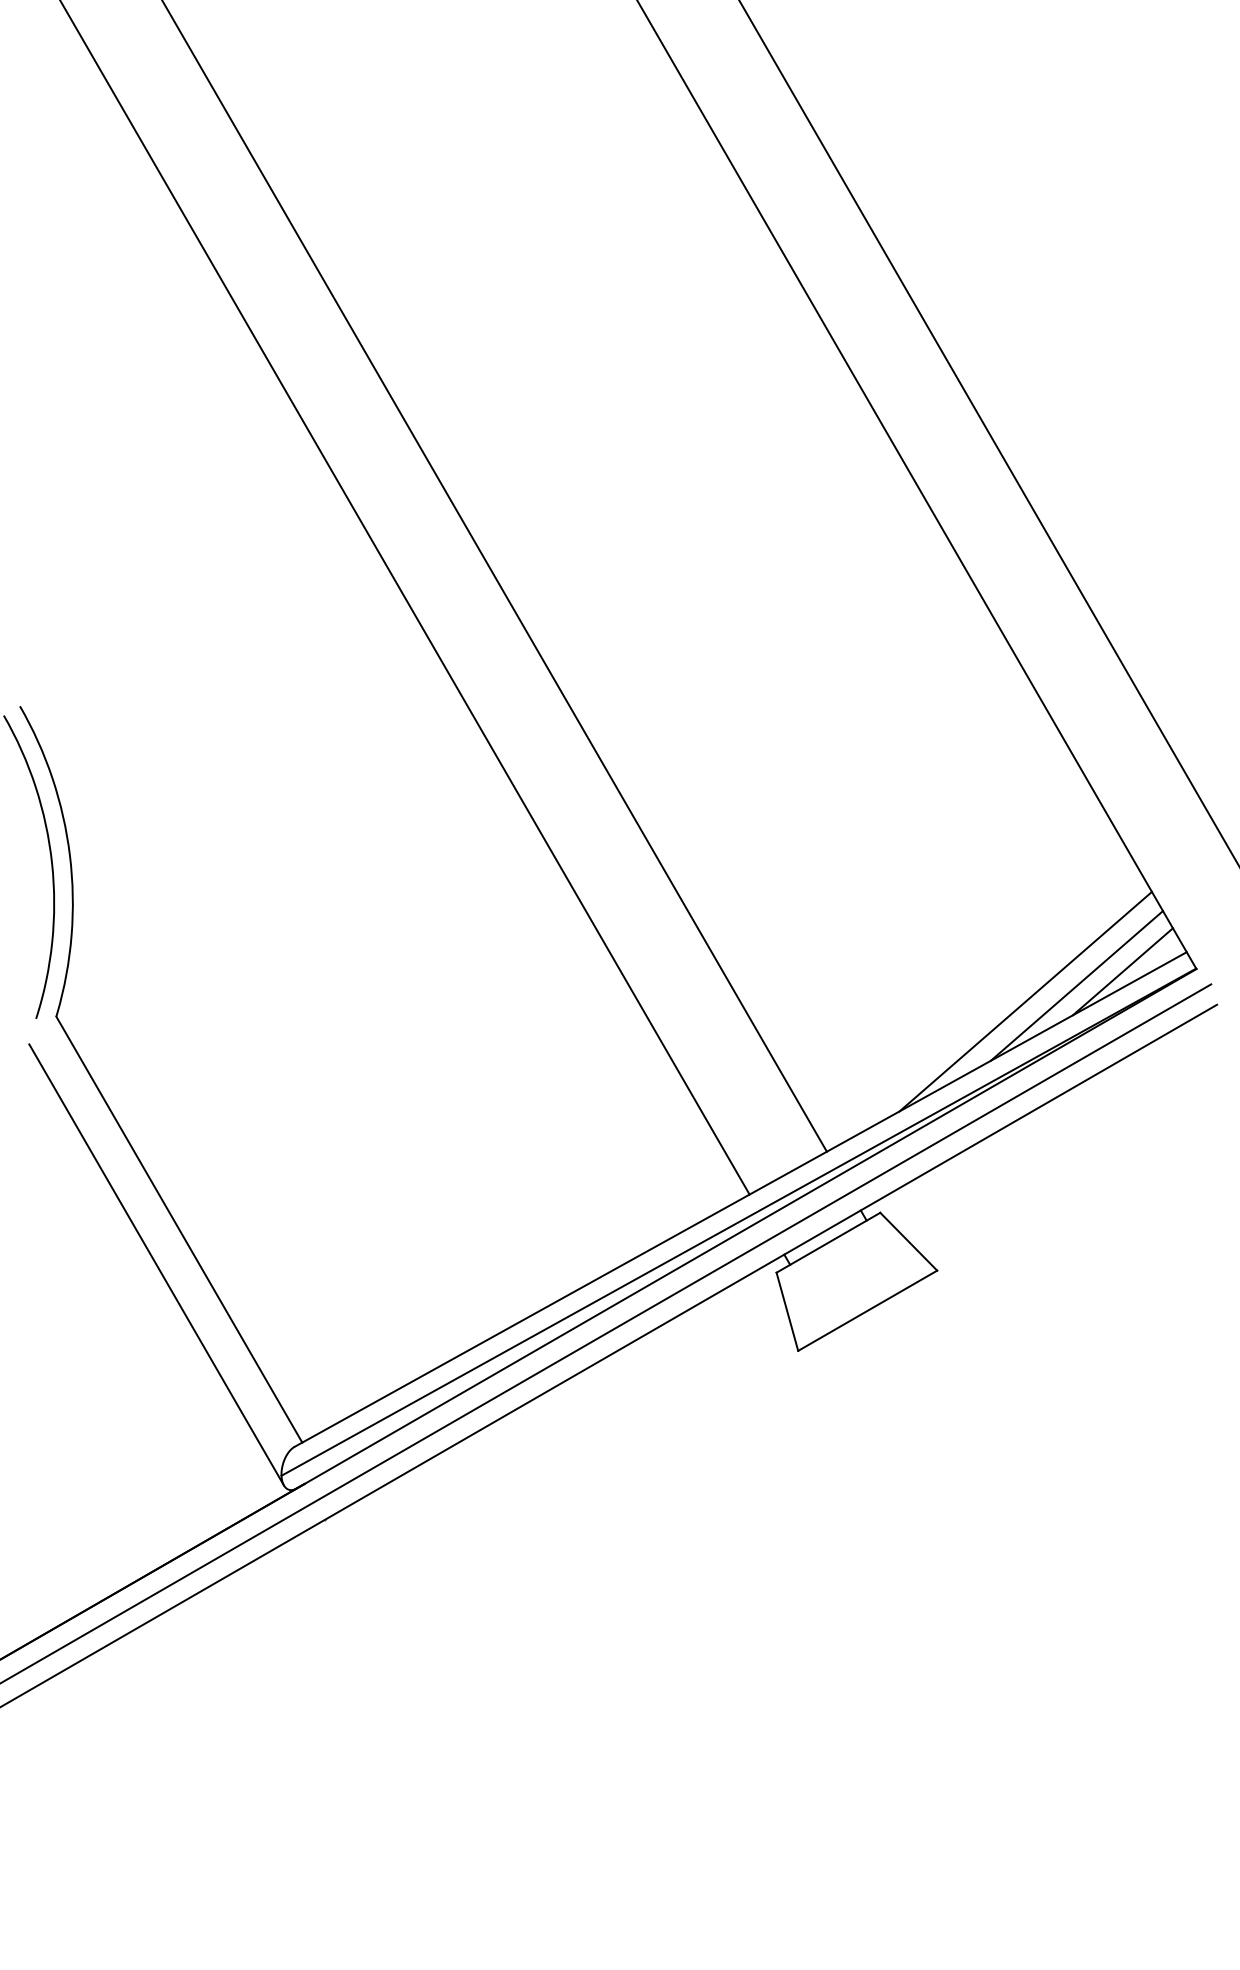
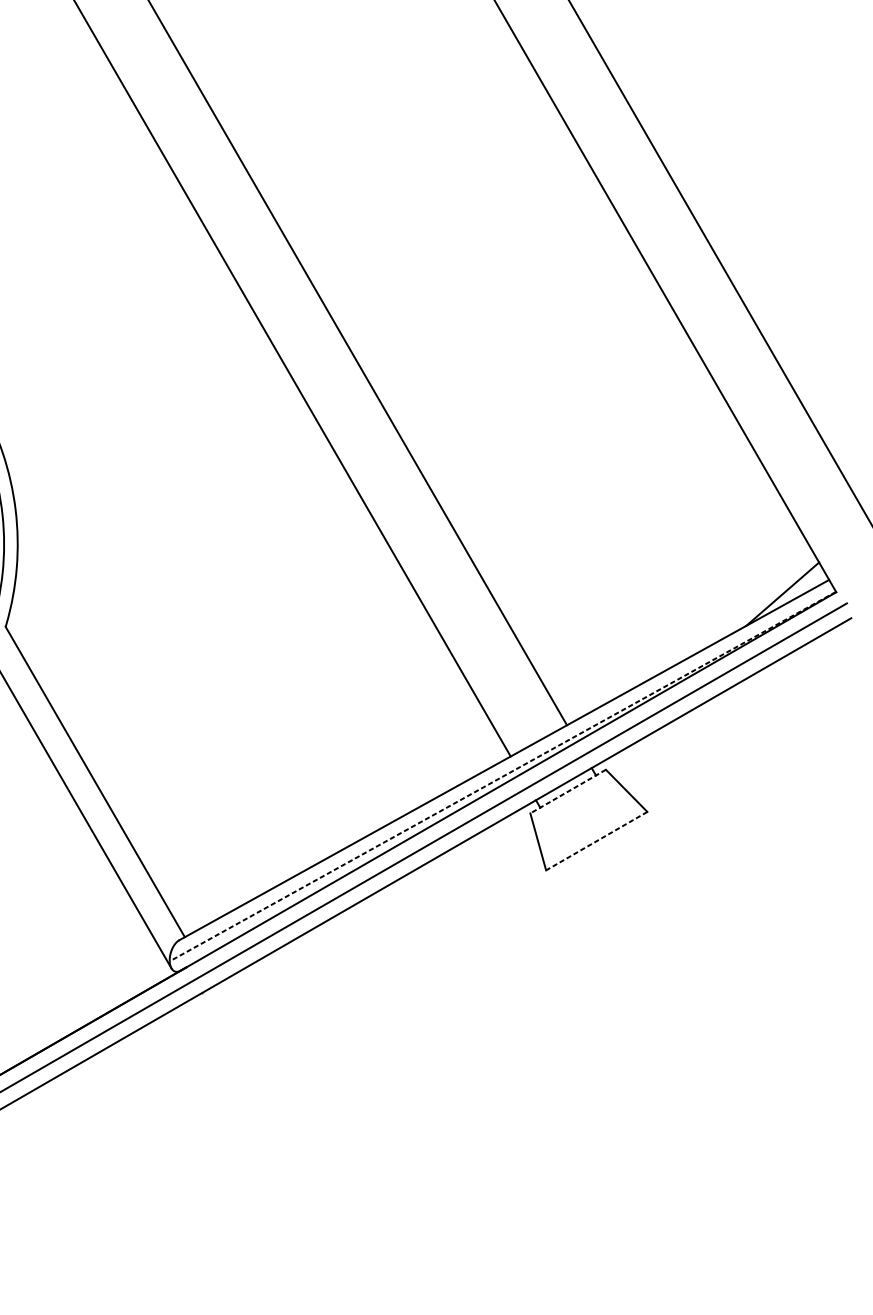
line: (1076, 985) -> (748, 604), removed
line: (1025, 1001) -> (711, 615), removed
line: (738, 1222) -> (502, 776), solid -> dashed
line: (828, 1242) -> (568, 791), solid -> dashed
line: (867, 1311) -> (596, 841), solid -> dashed

